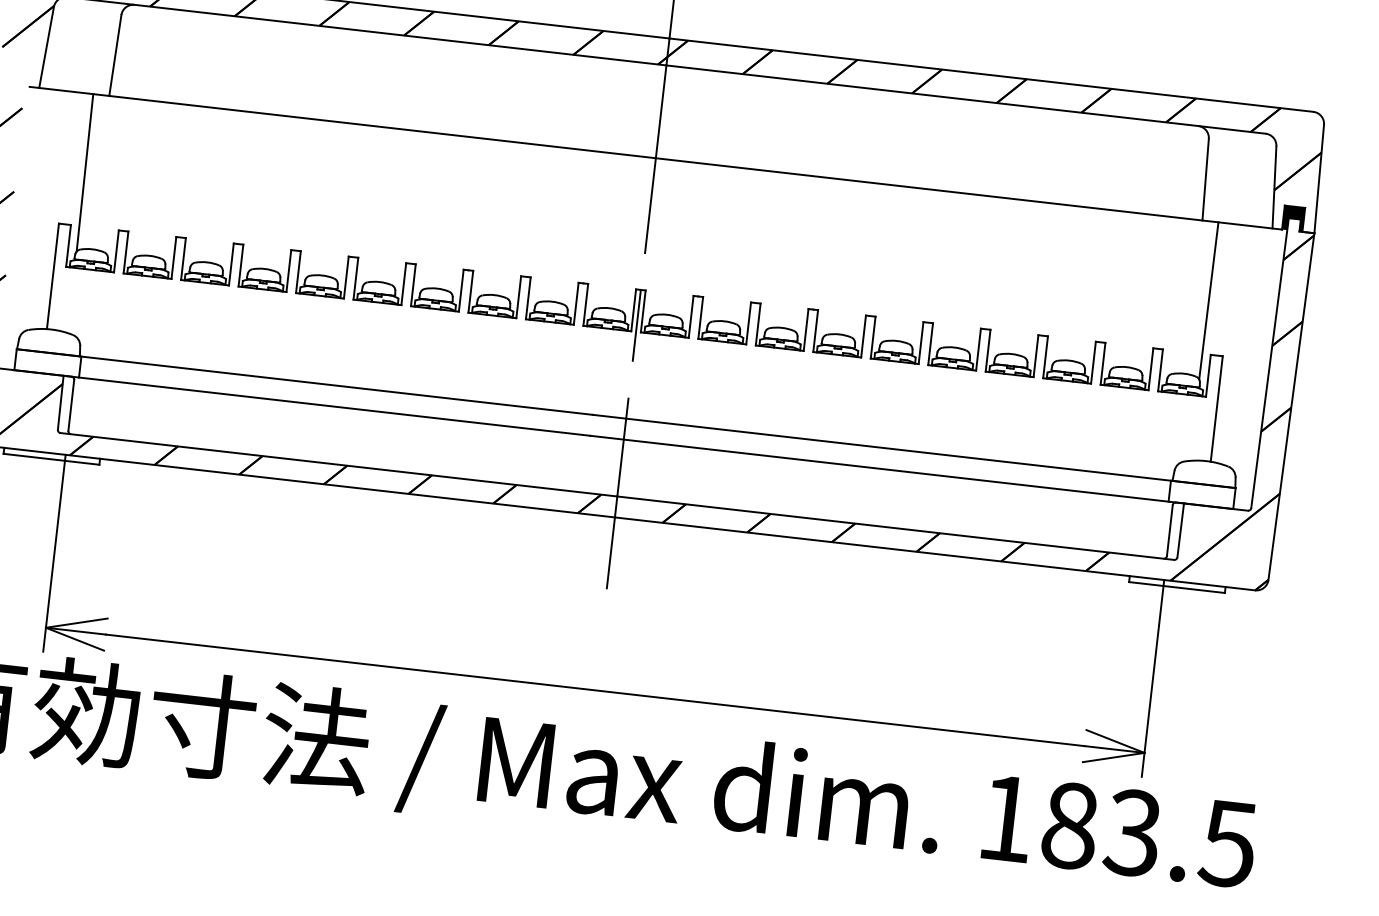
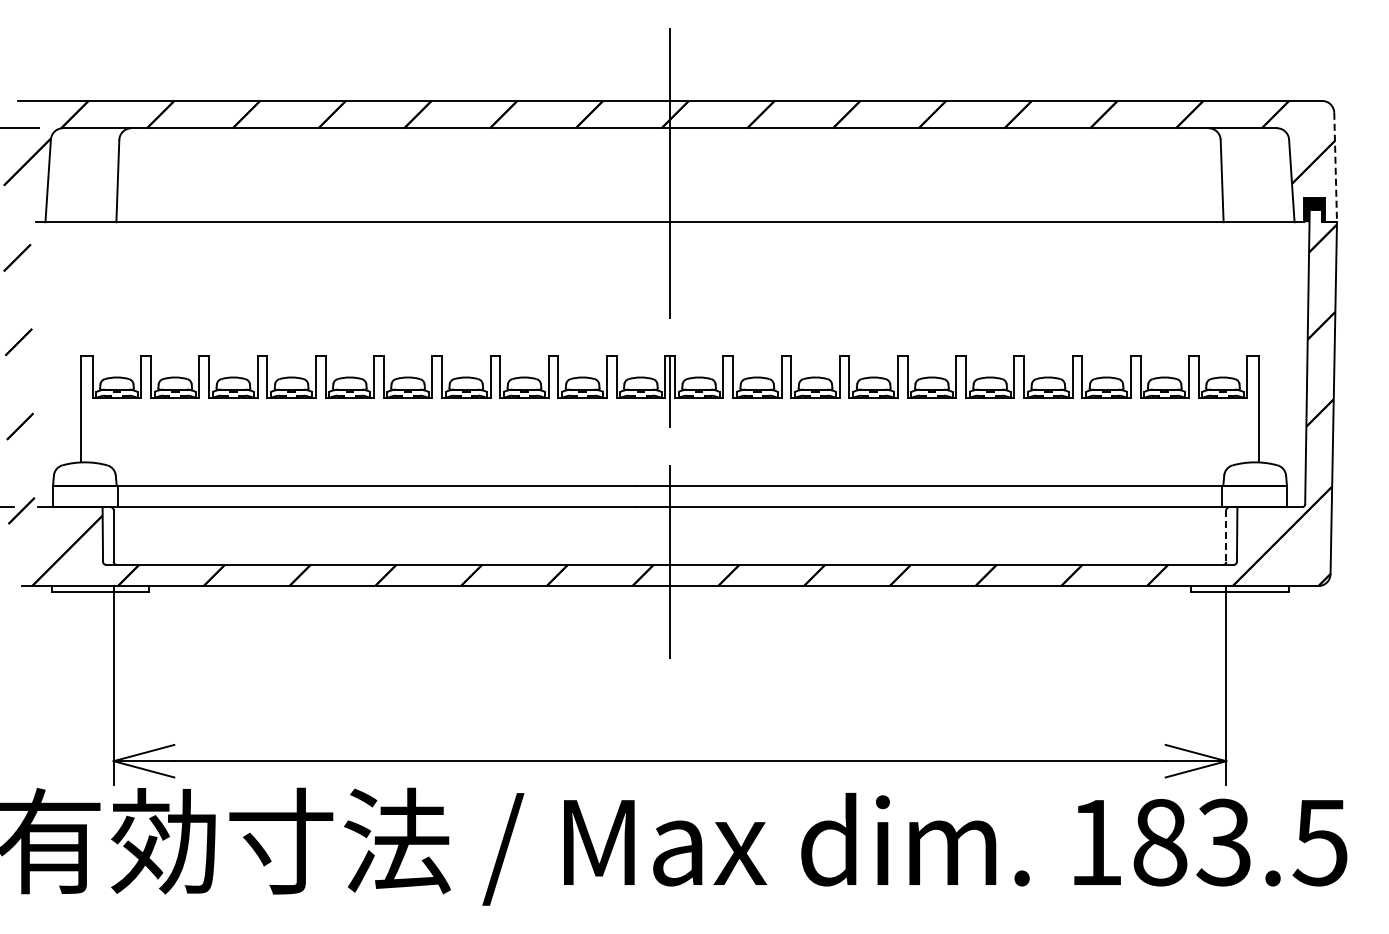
line: (84, 172) -> (100, 301), removed
line: (1319, 179) -> (1335, 167), solid -> dashed
line: (1208, 300) -> (1238, 301), removed
line: (1169, 531) -> (1226, 536), solid -> dashed

